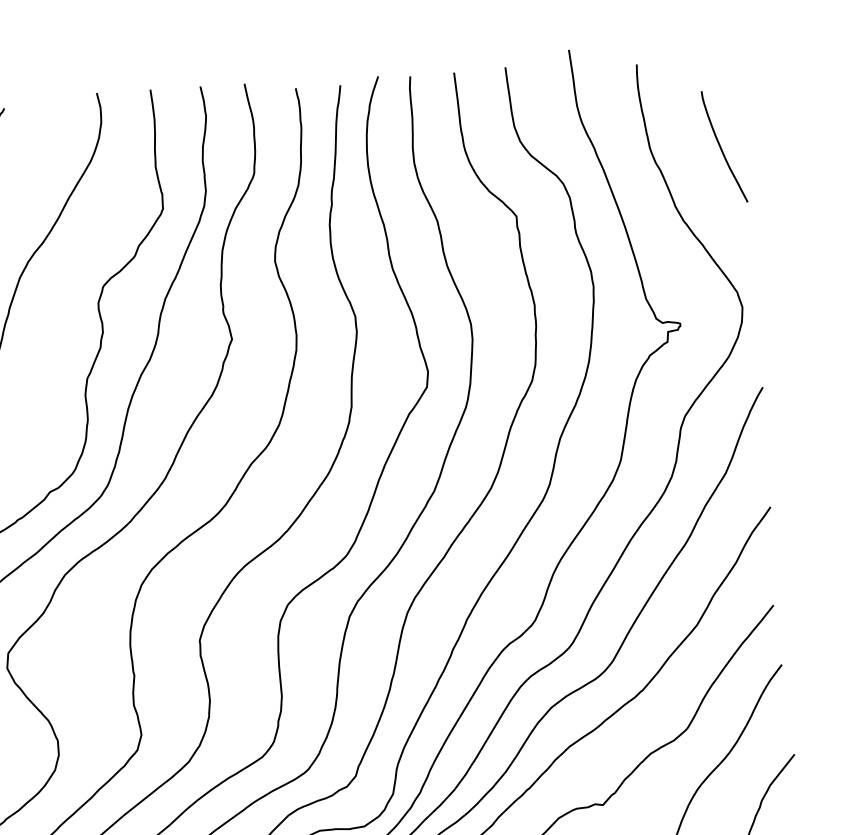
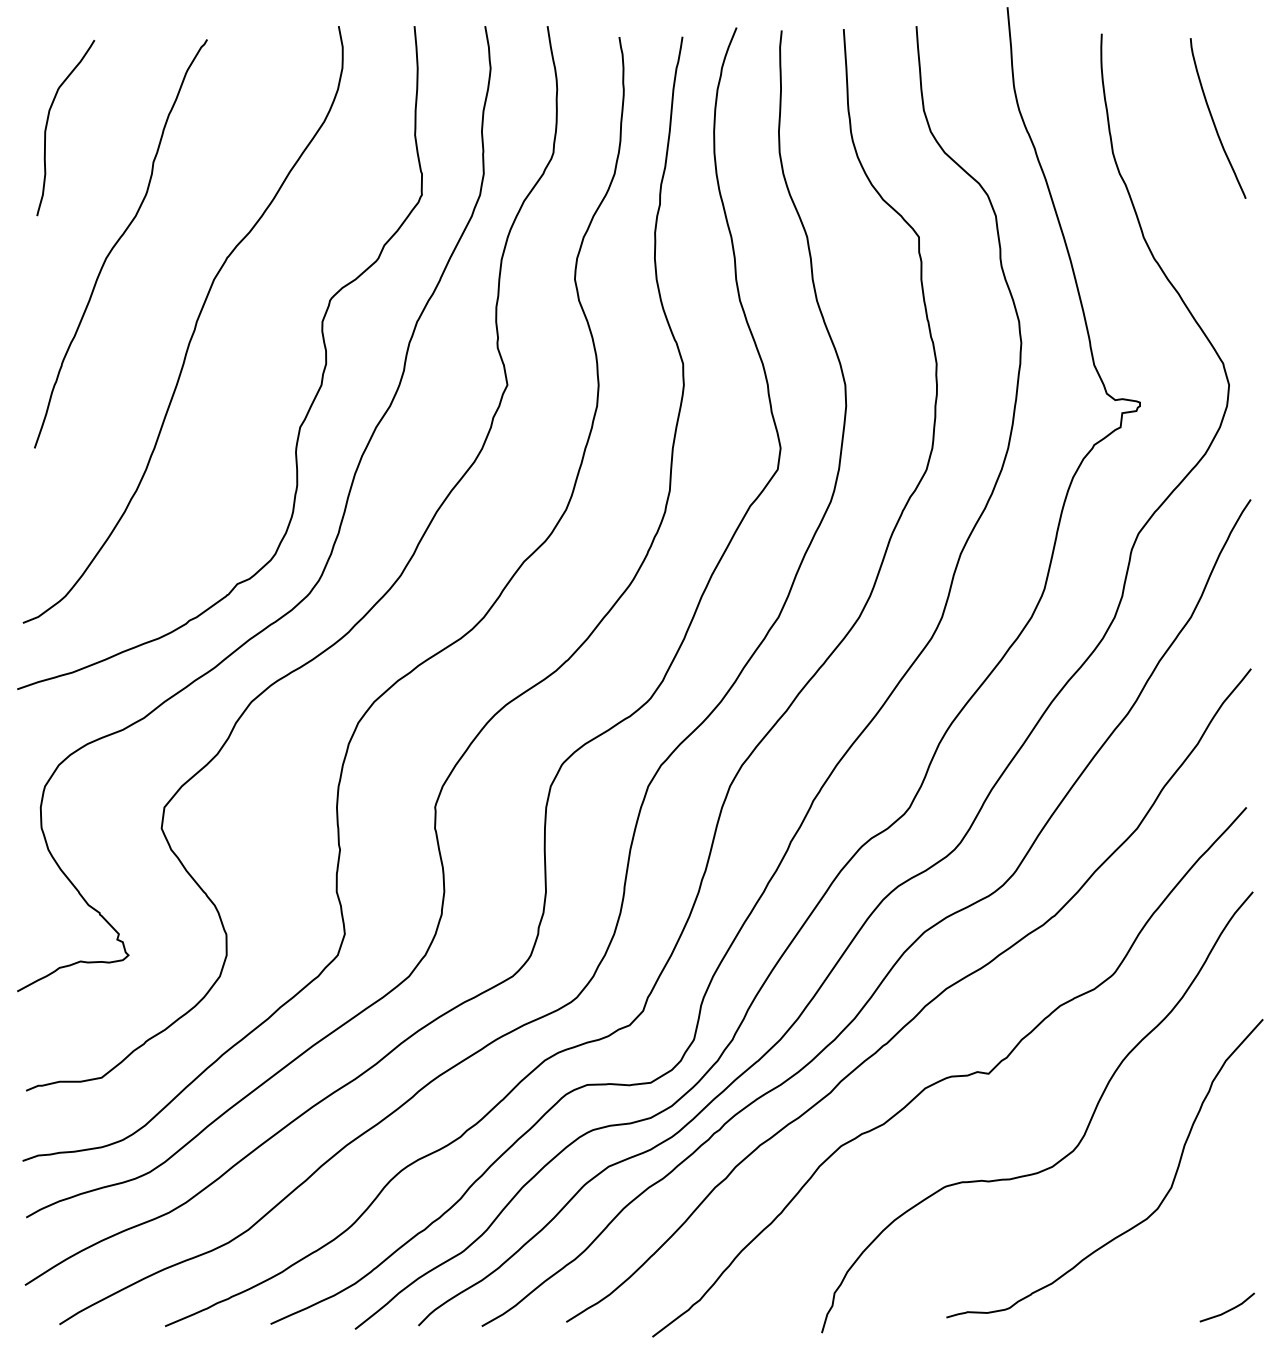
curve: (721, 147) -> (1213, 118), moved

